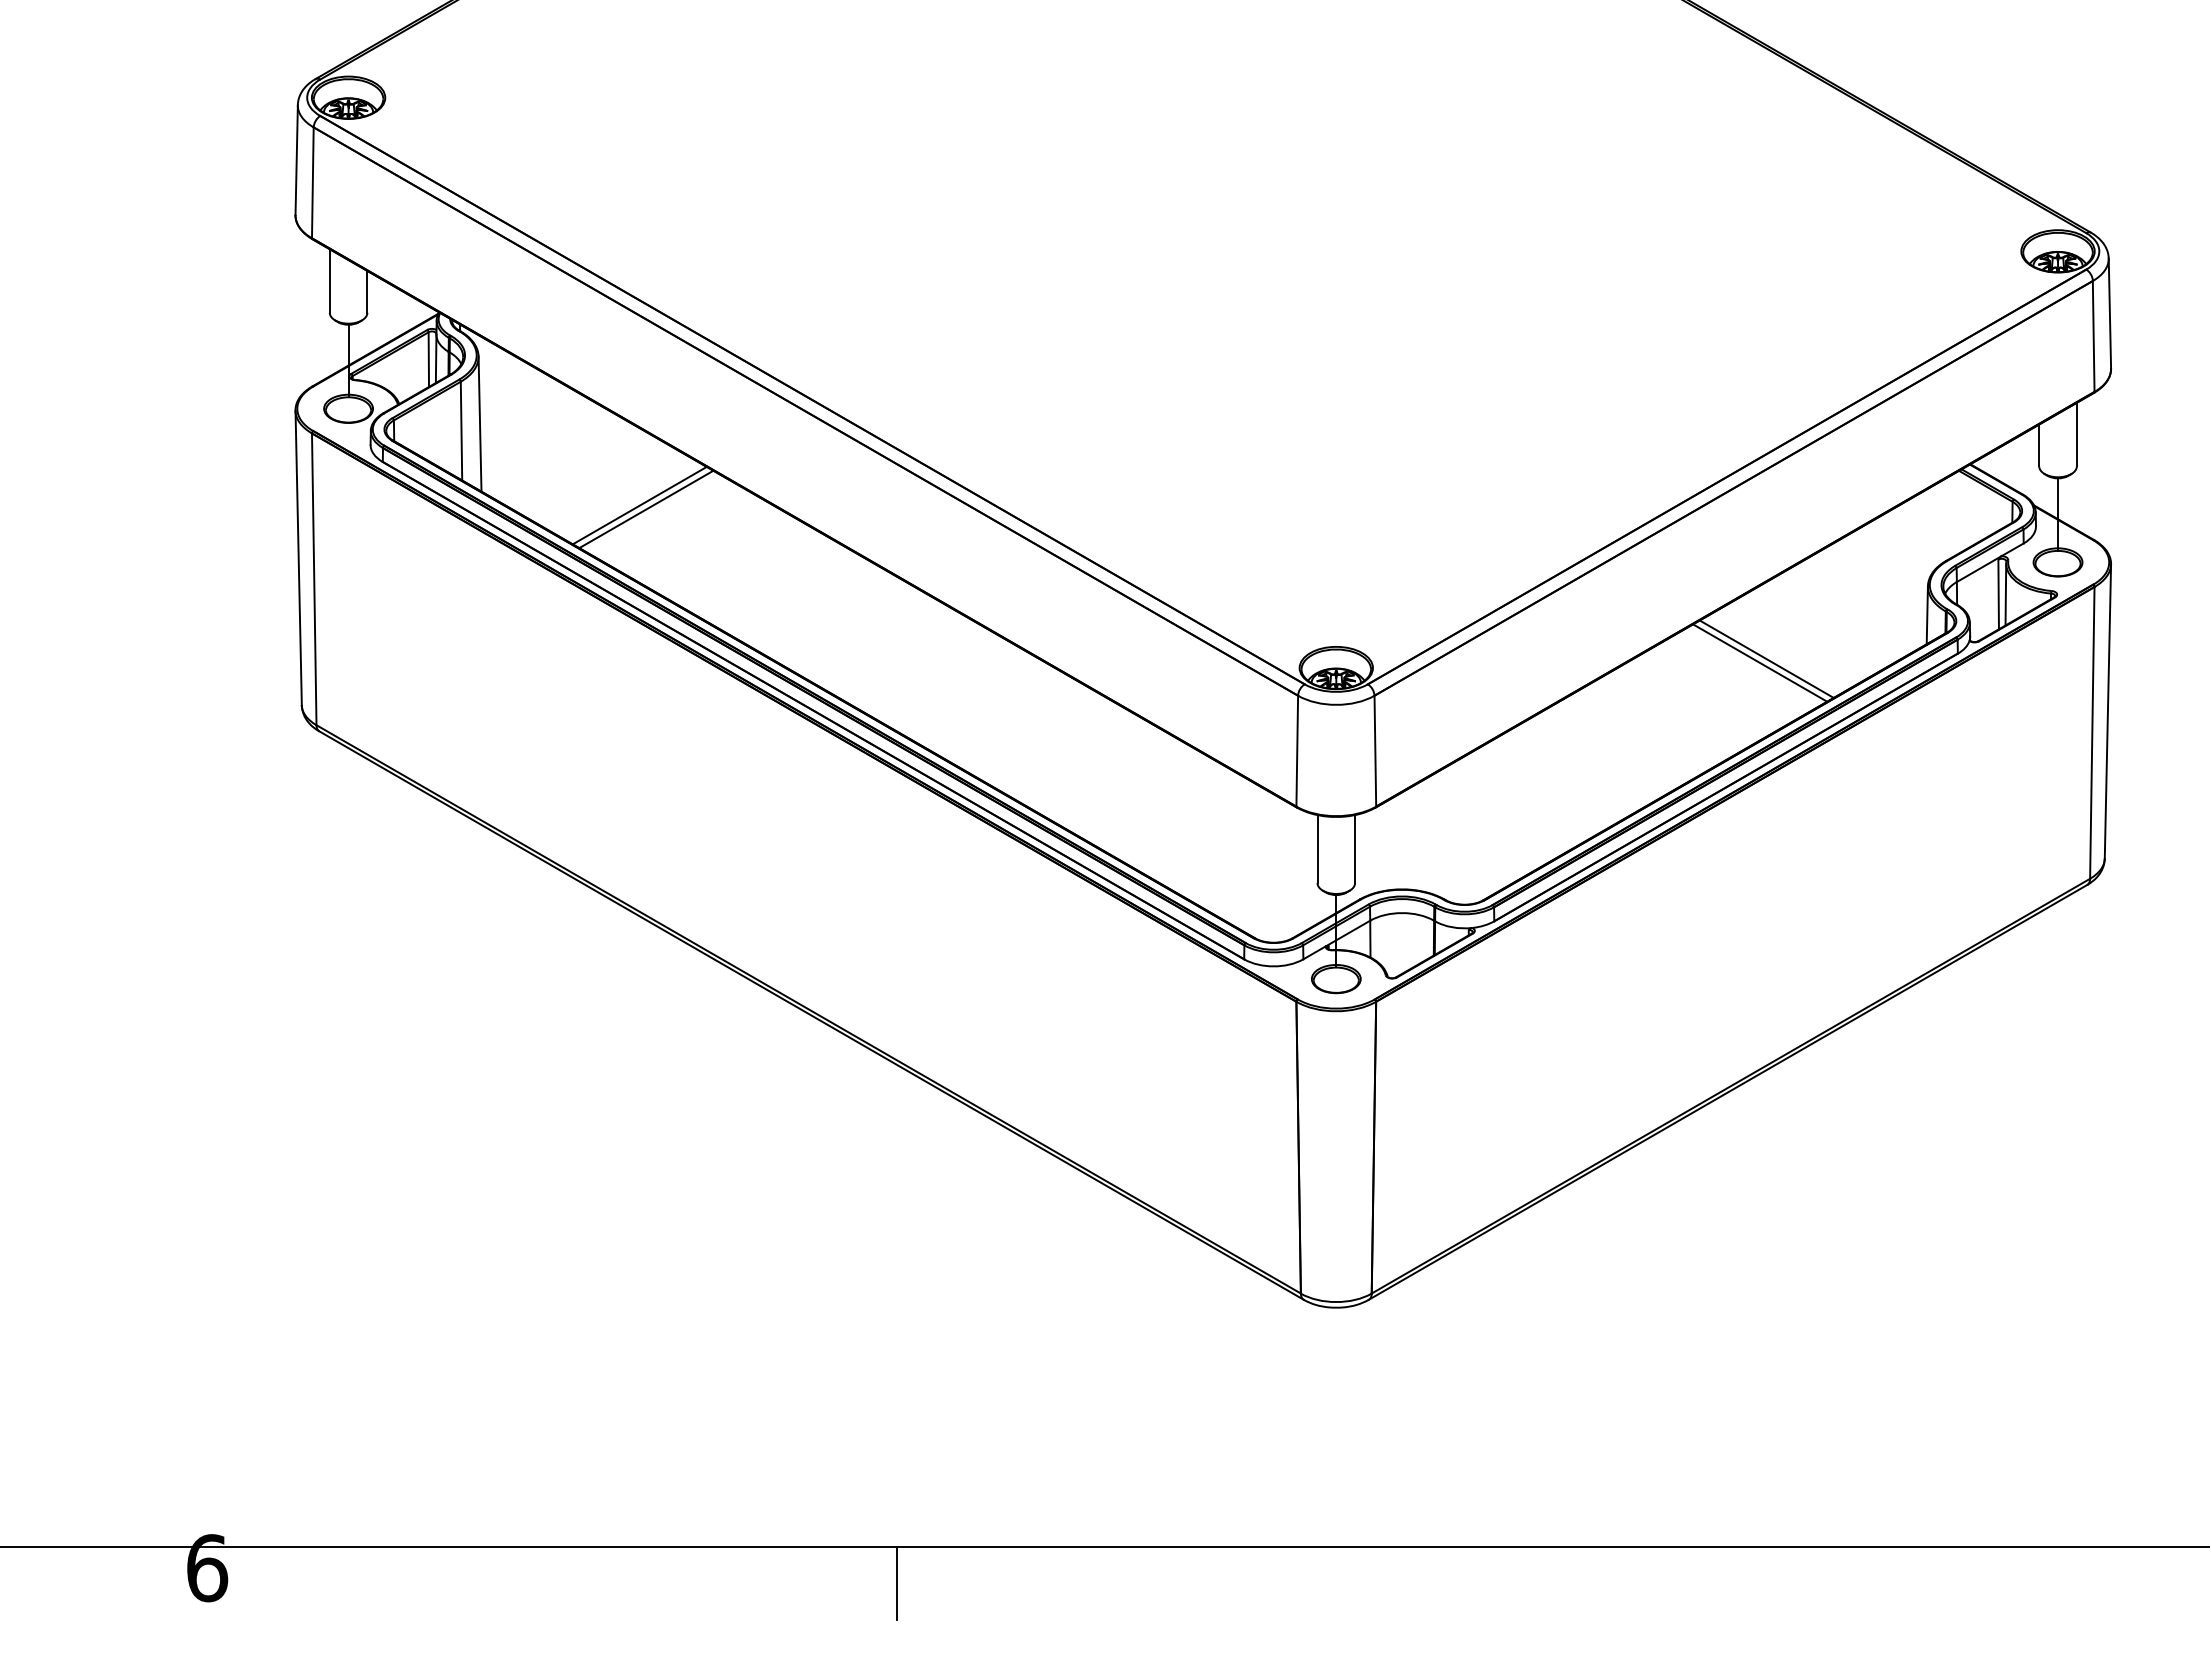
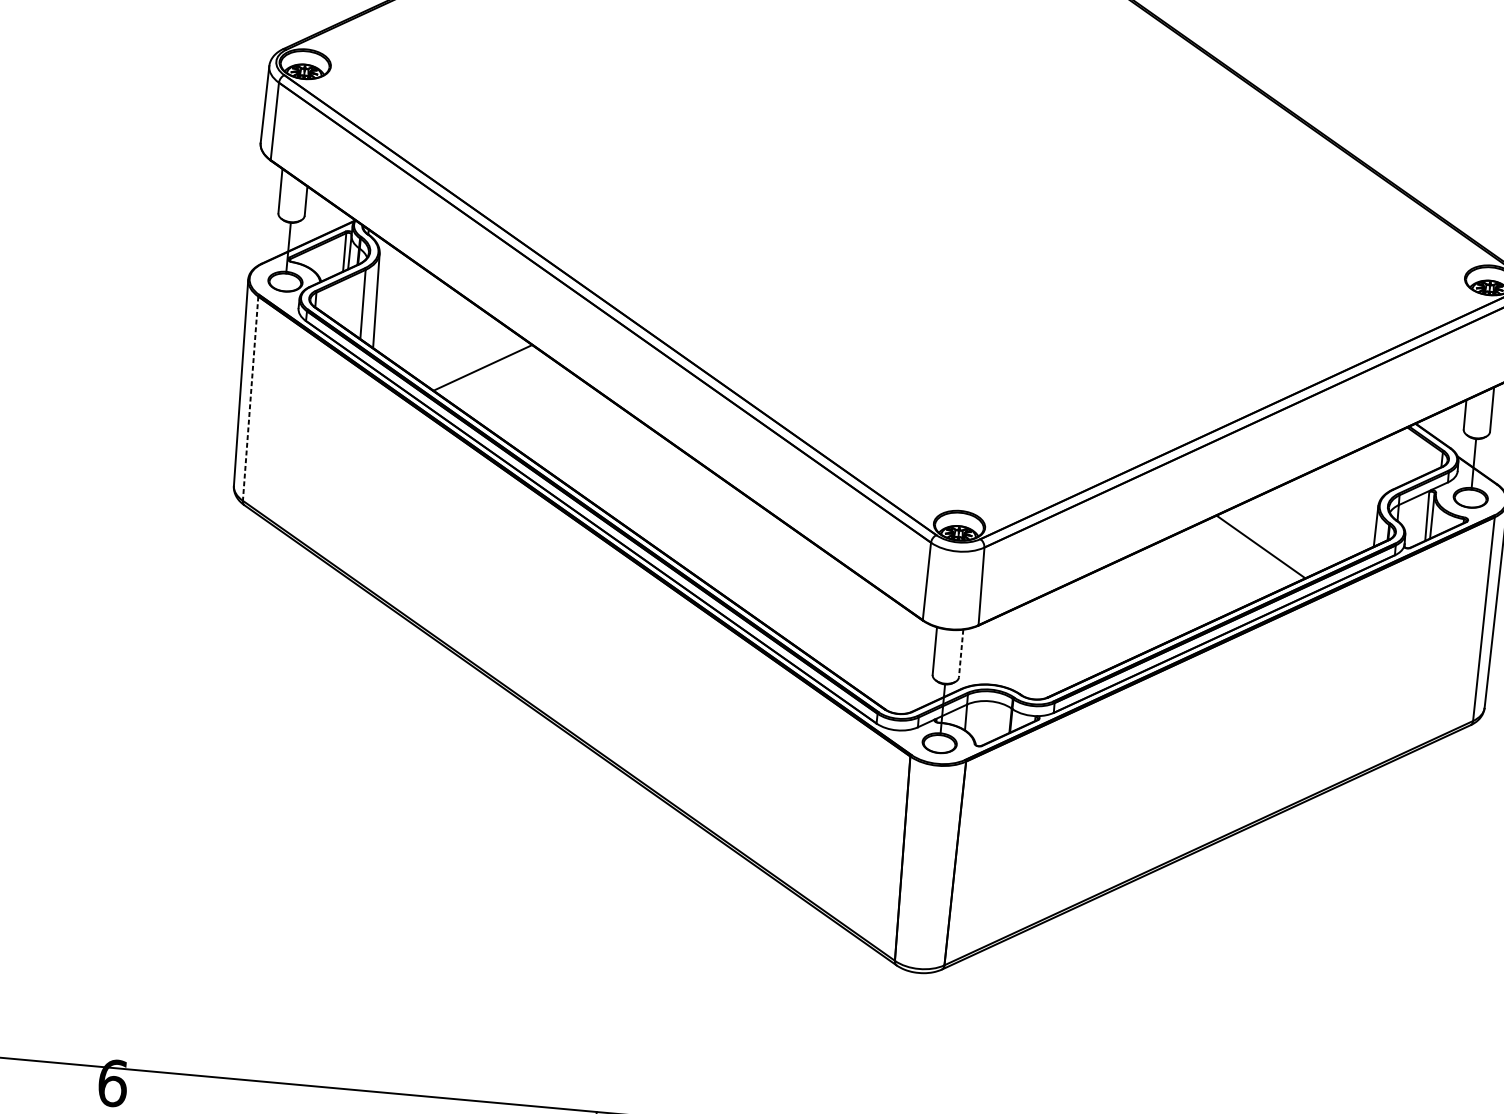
line: (646, 509) -> (487, 371), removed
line: (314, 579) -> (250, 398), solid -> dashed
line: (1760, 662) -> (1256, 548), removed
line: (1355, 849) -> (961, 653), solid -> dashed

